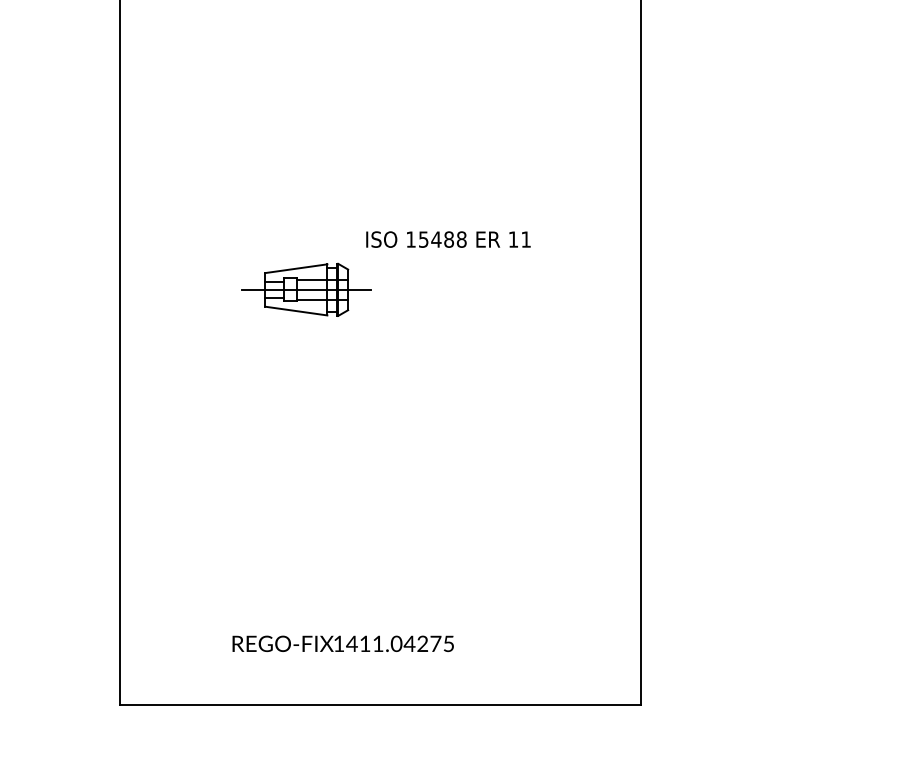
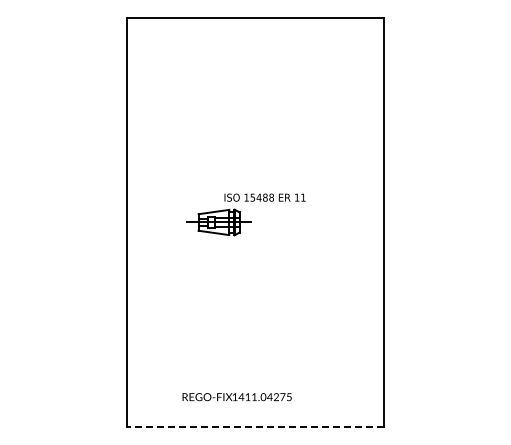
text: (447, 239) -> (264, 197), moved
line: (380, 705) -> (255, 427), solid -> dashed

